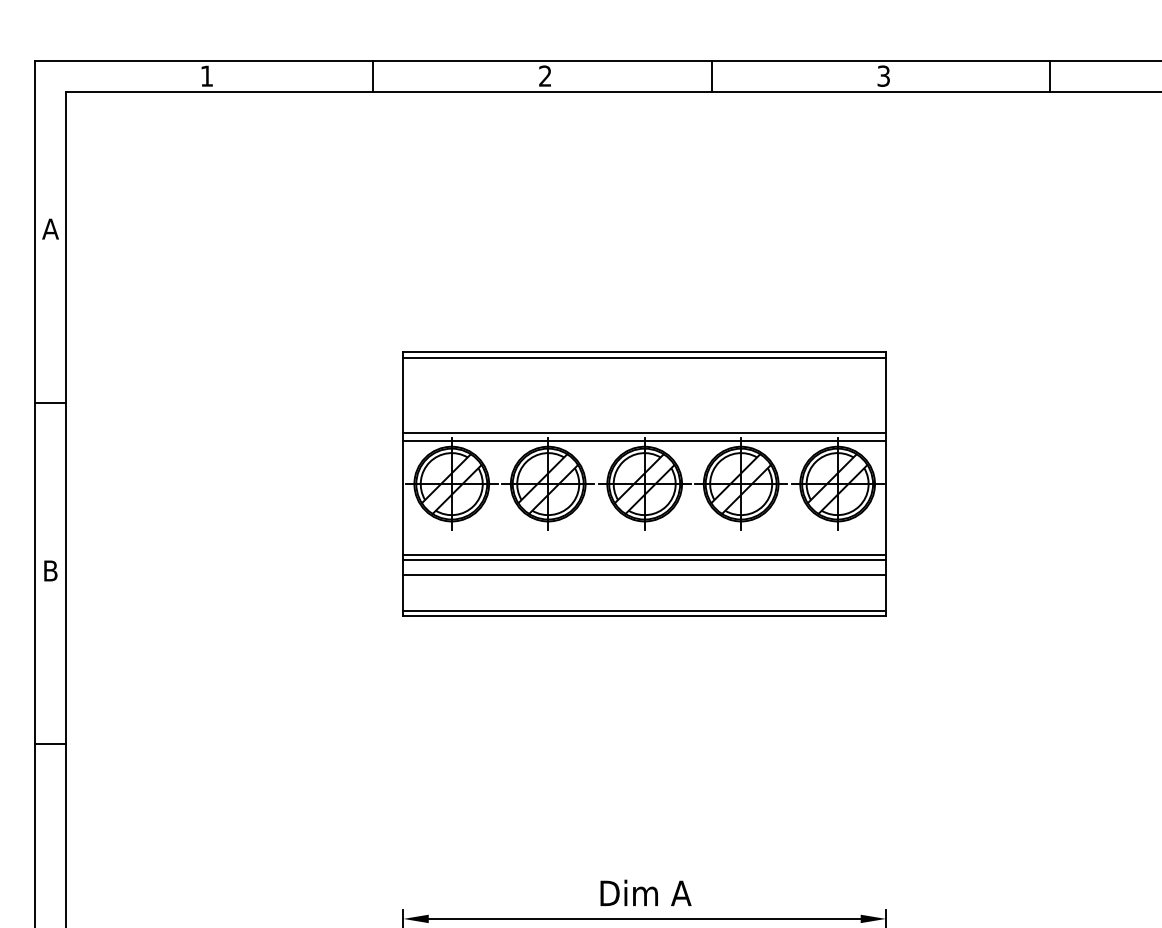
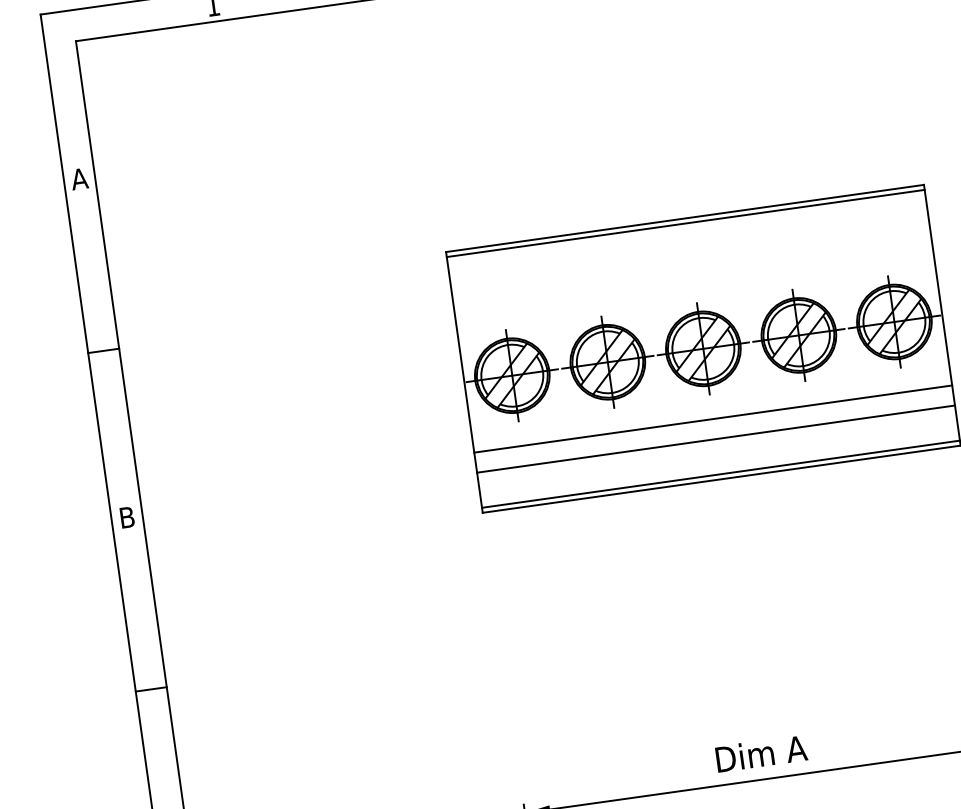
line: (644, 433) -> (696, 298), removed
line: (644, 441) -> (697, 306), removed
line: (644, 560) -> (713, 424), removed

